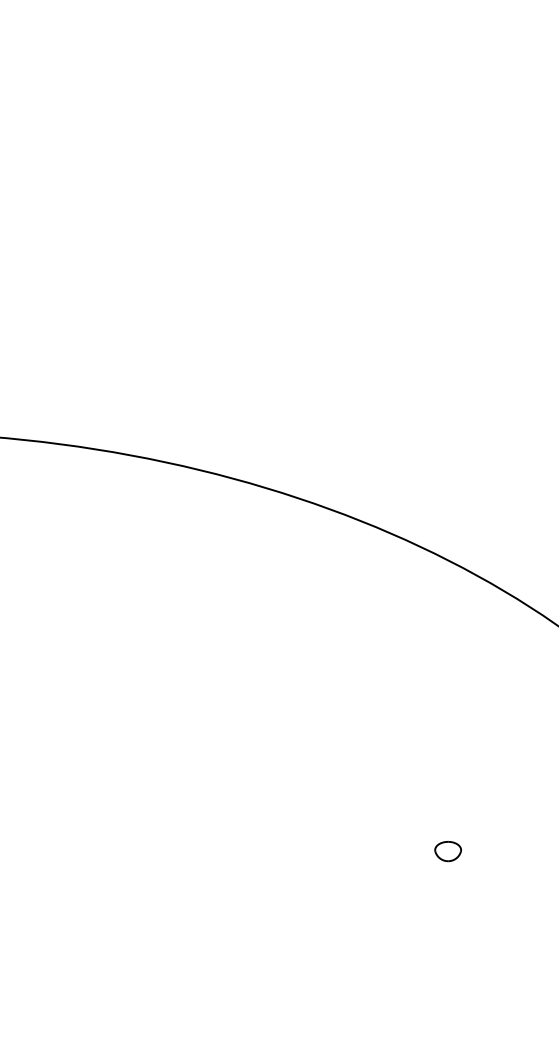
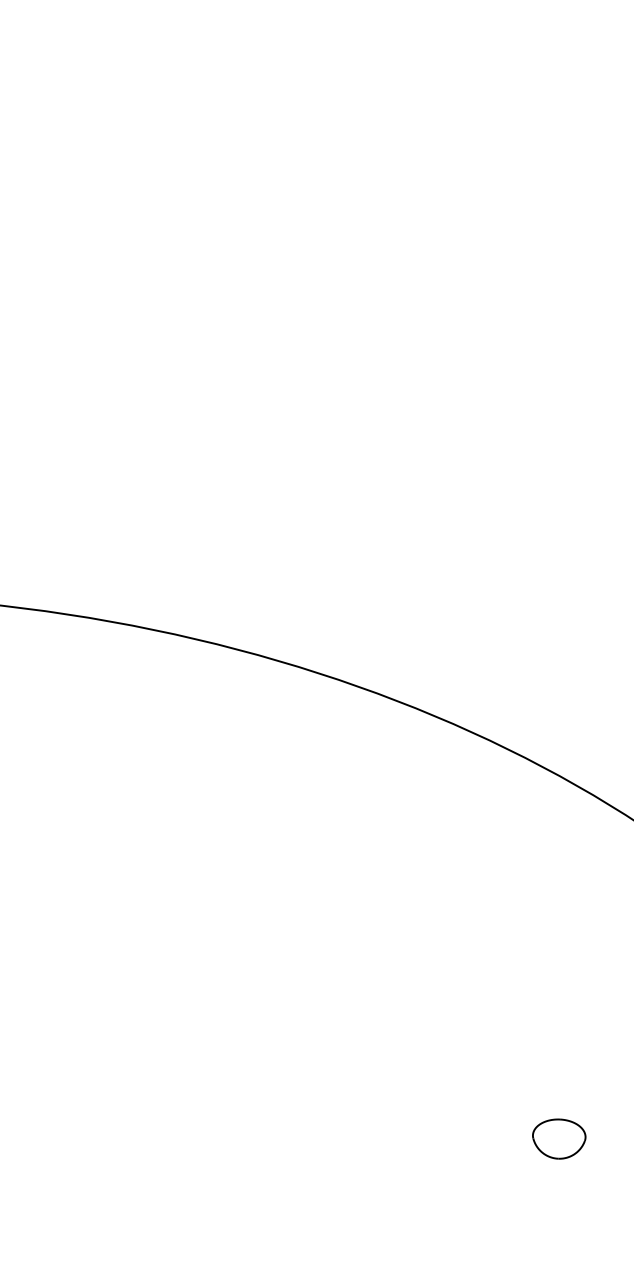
part: (447, 851) -> (558, 1138), size x1.67

